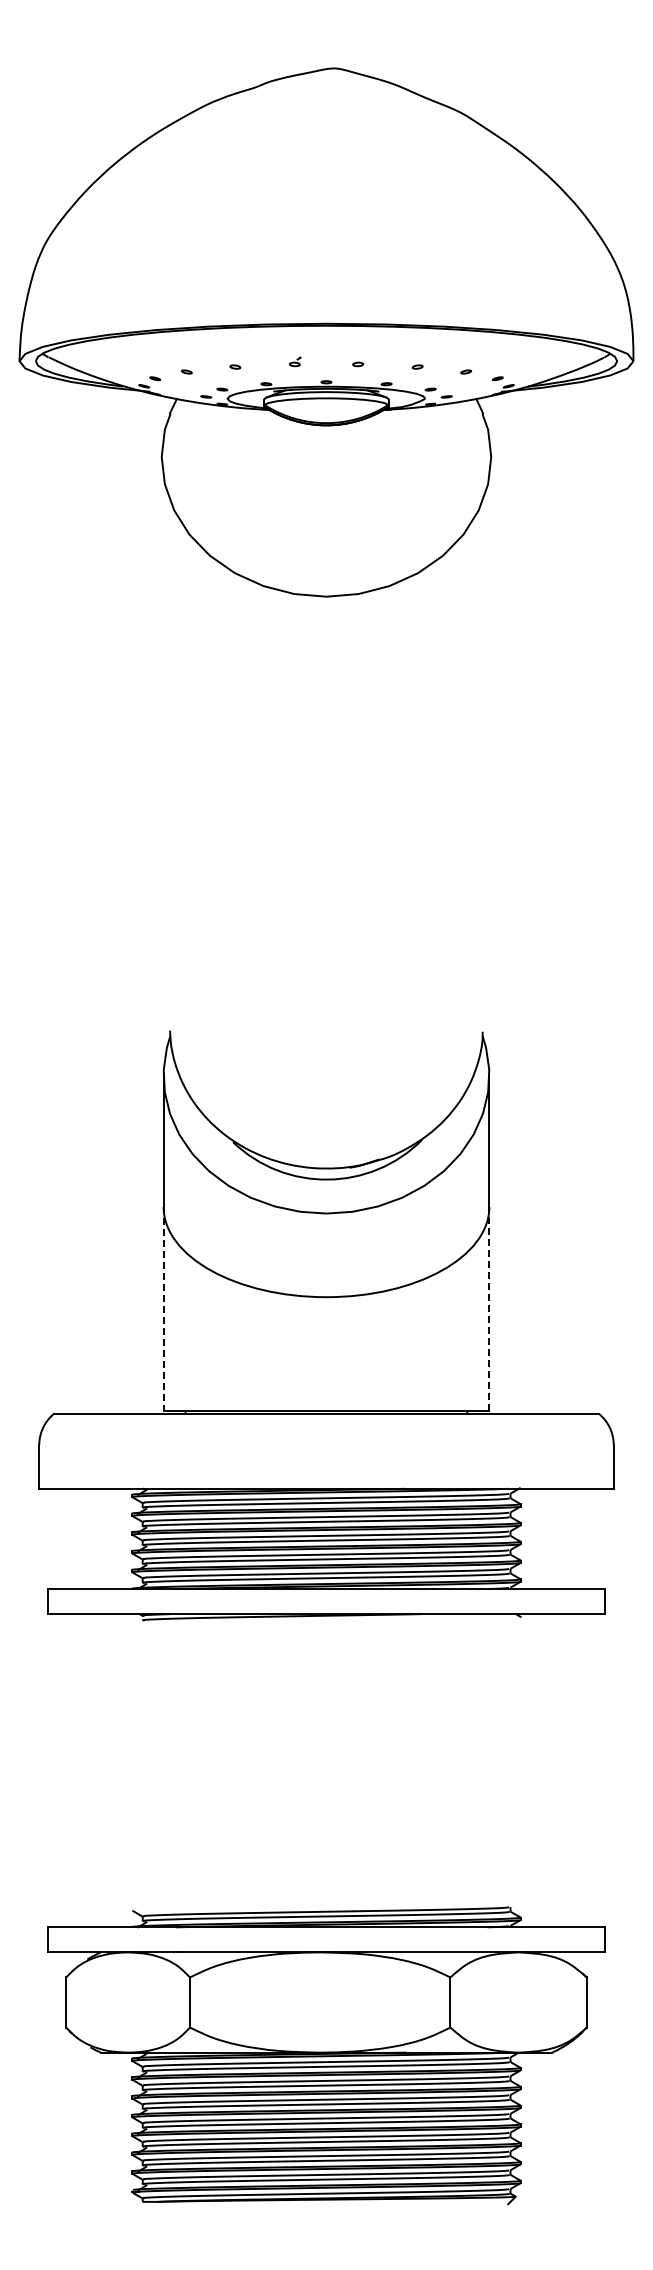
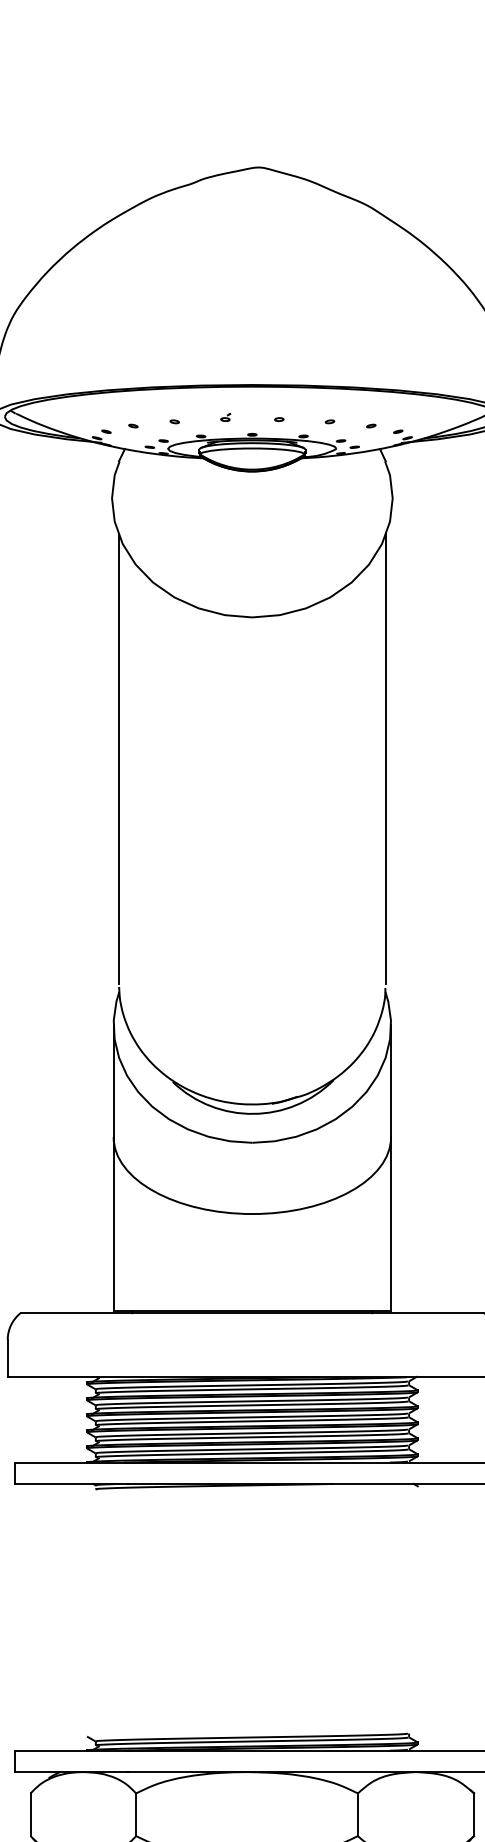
line: (169, 762) -> (118, 758), added
line: (483, 762) -> (386, 758), added
line: (489, 1308) -> (391, 1223), dashed -> solid
line: (163, 1309) -> (113, 1224), dashed -> solid

